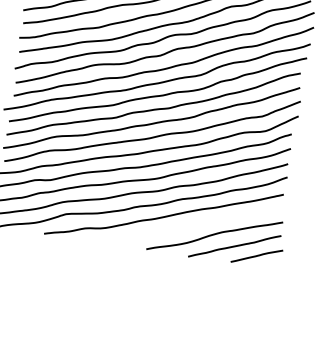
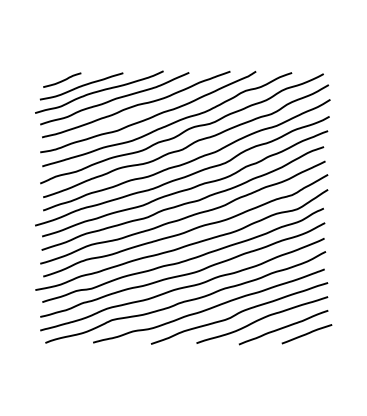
curve: (193, 226) -> (239, 313), added

